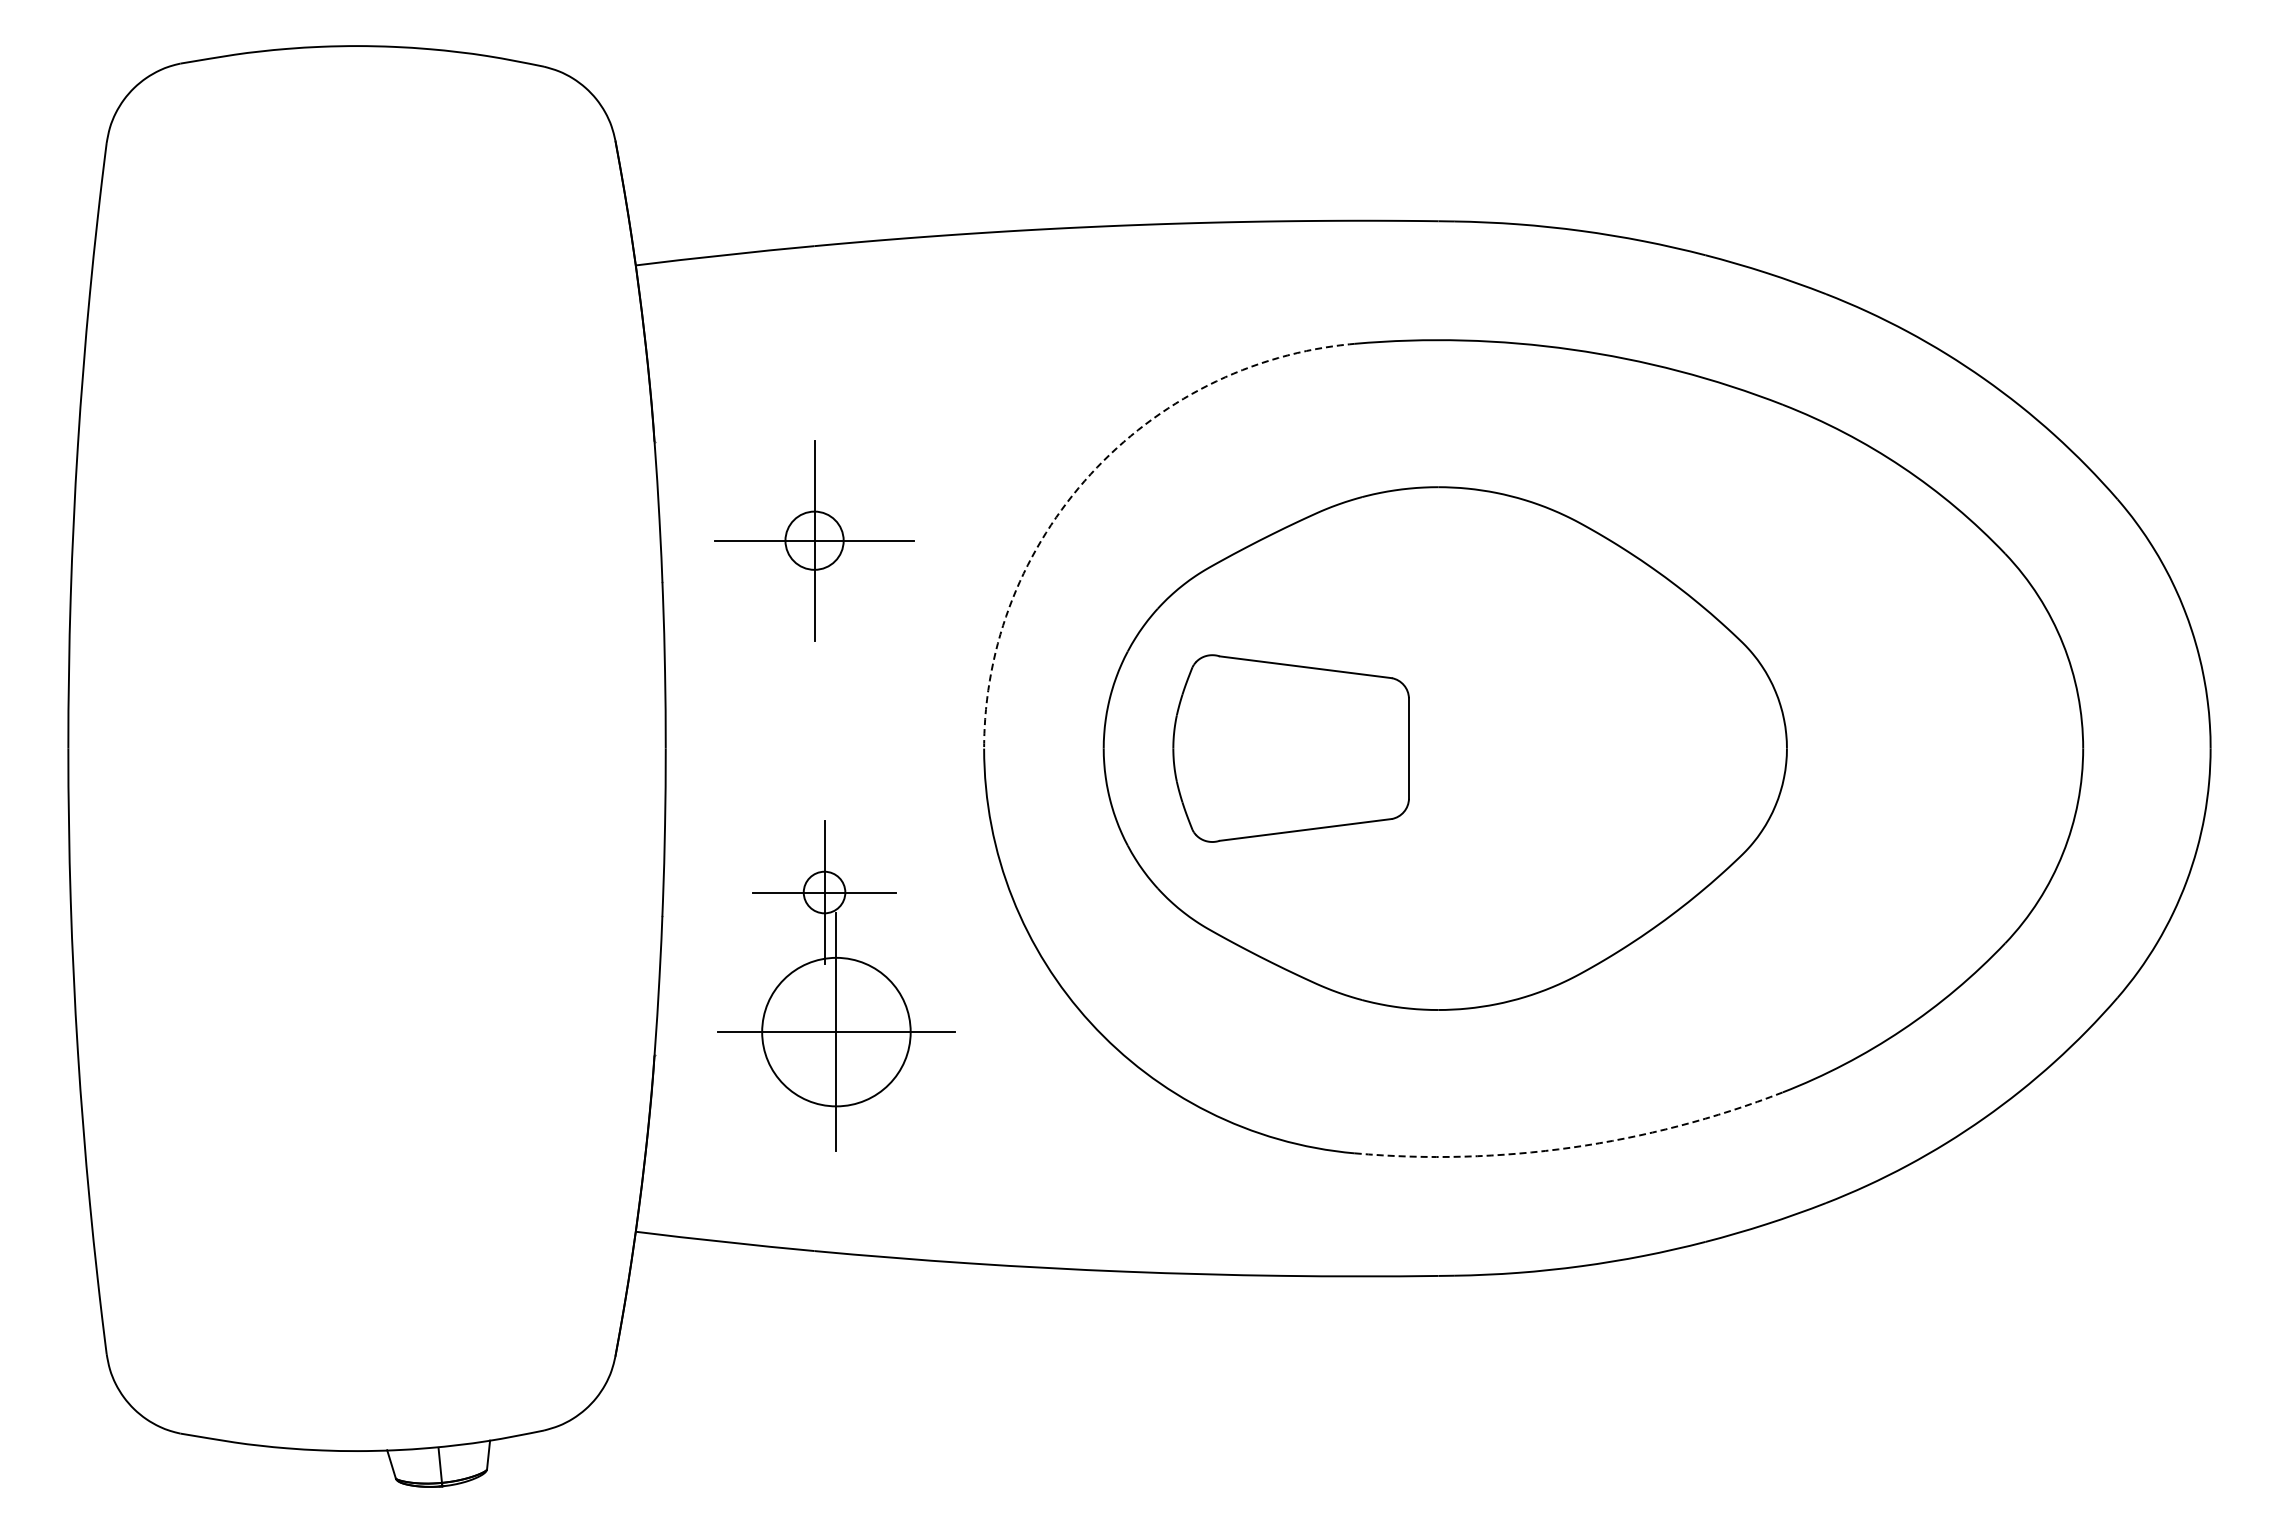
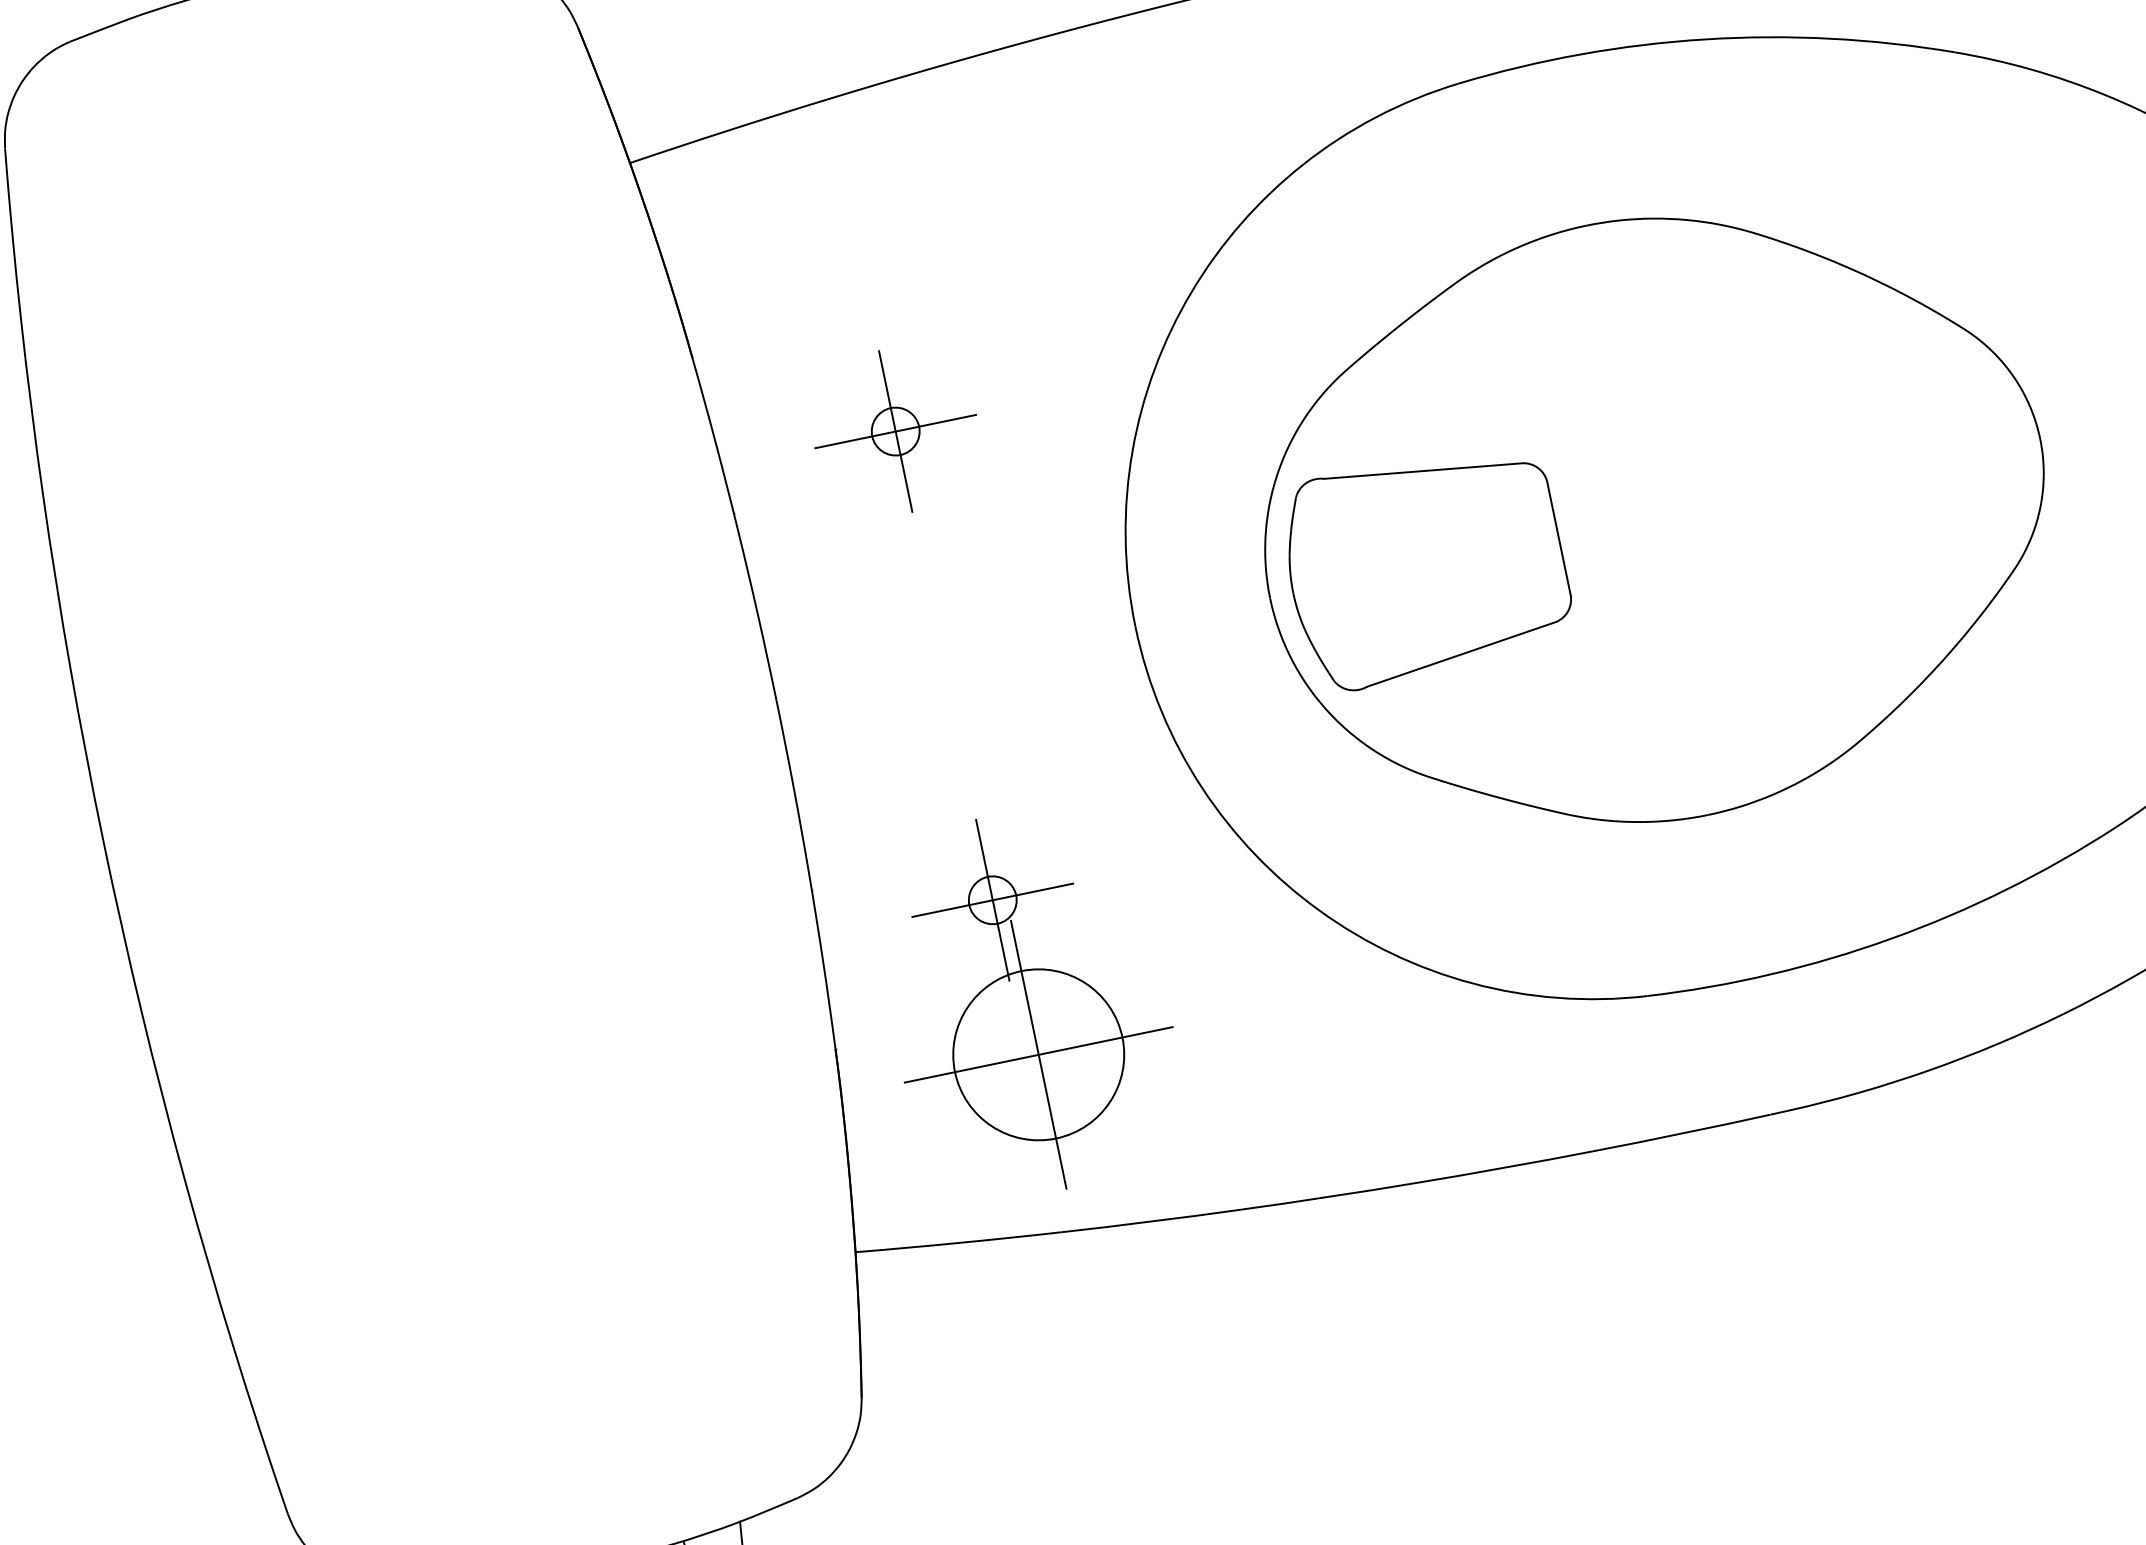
arc: (1090, 474) -> (1191, 292), dashed -> solid
part: (814, 540) -> (895, 431), size x0.71
part: (1290, 748) -> (1425, 566), moved
part: (836, 985) -> (1027, 1002), moved
arc: (1572, 1147) -> (1891, 938), dashed -> solid

